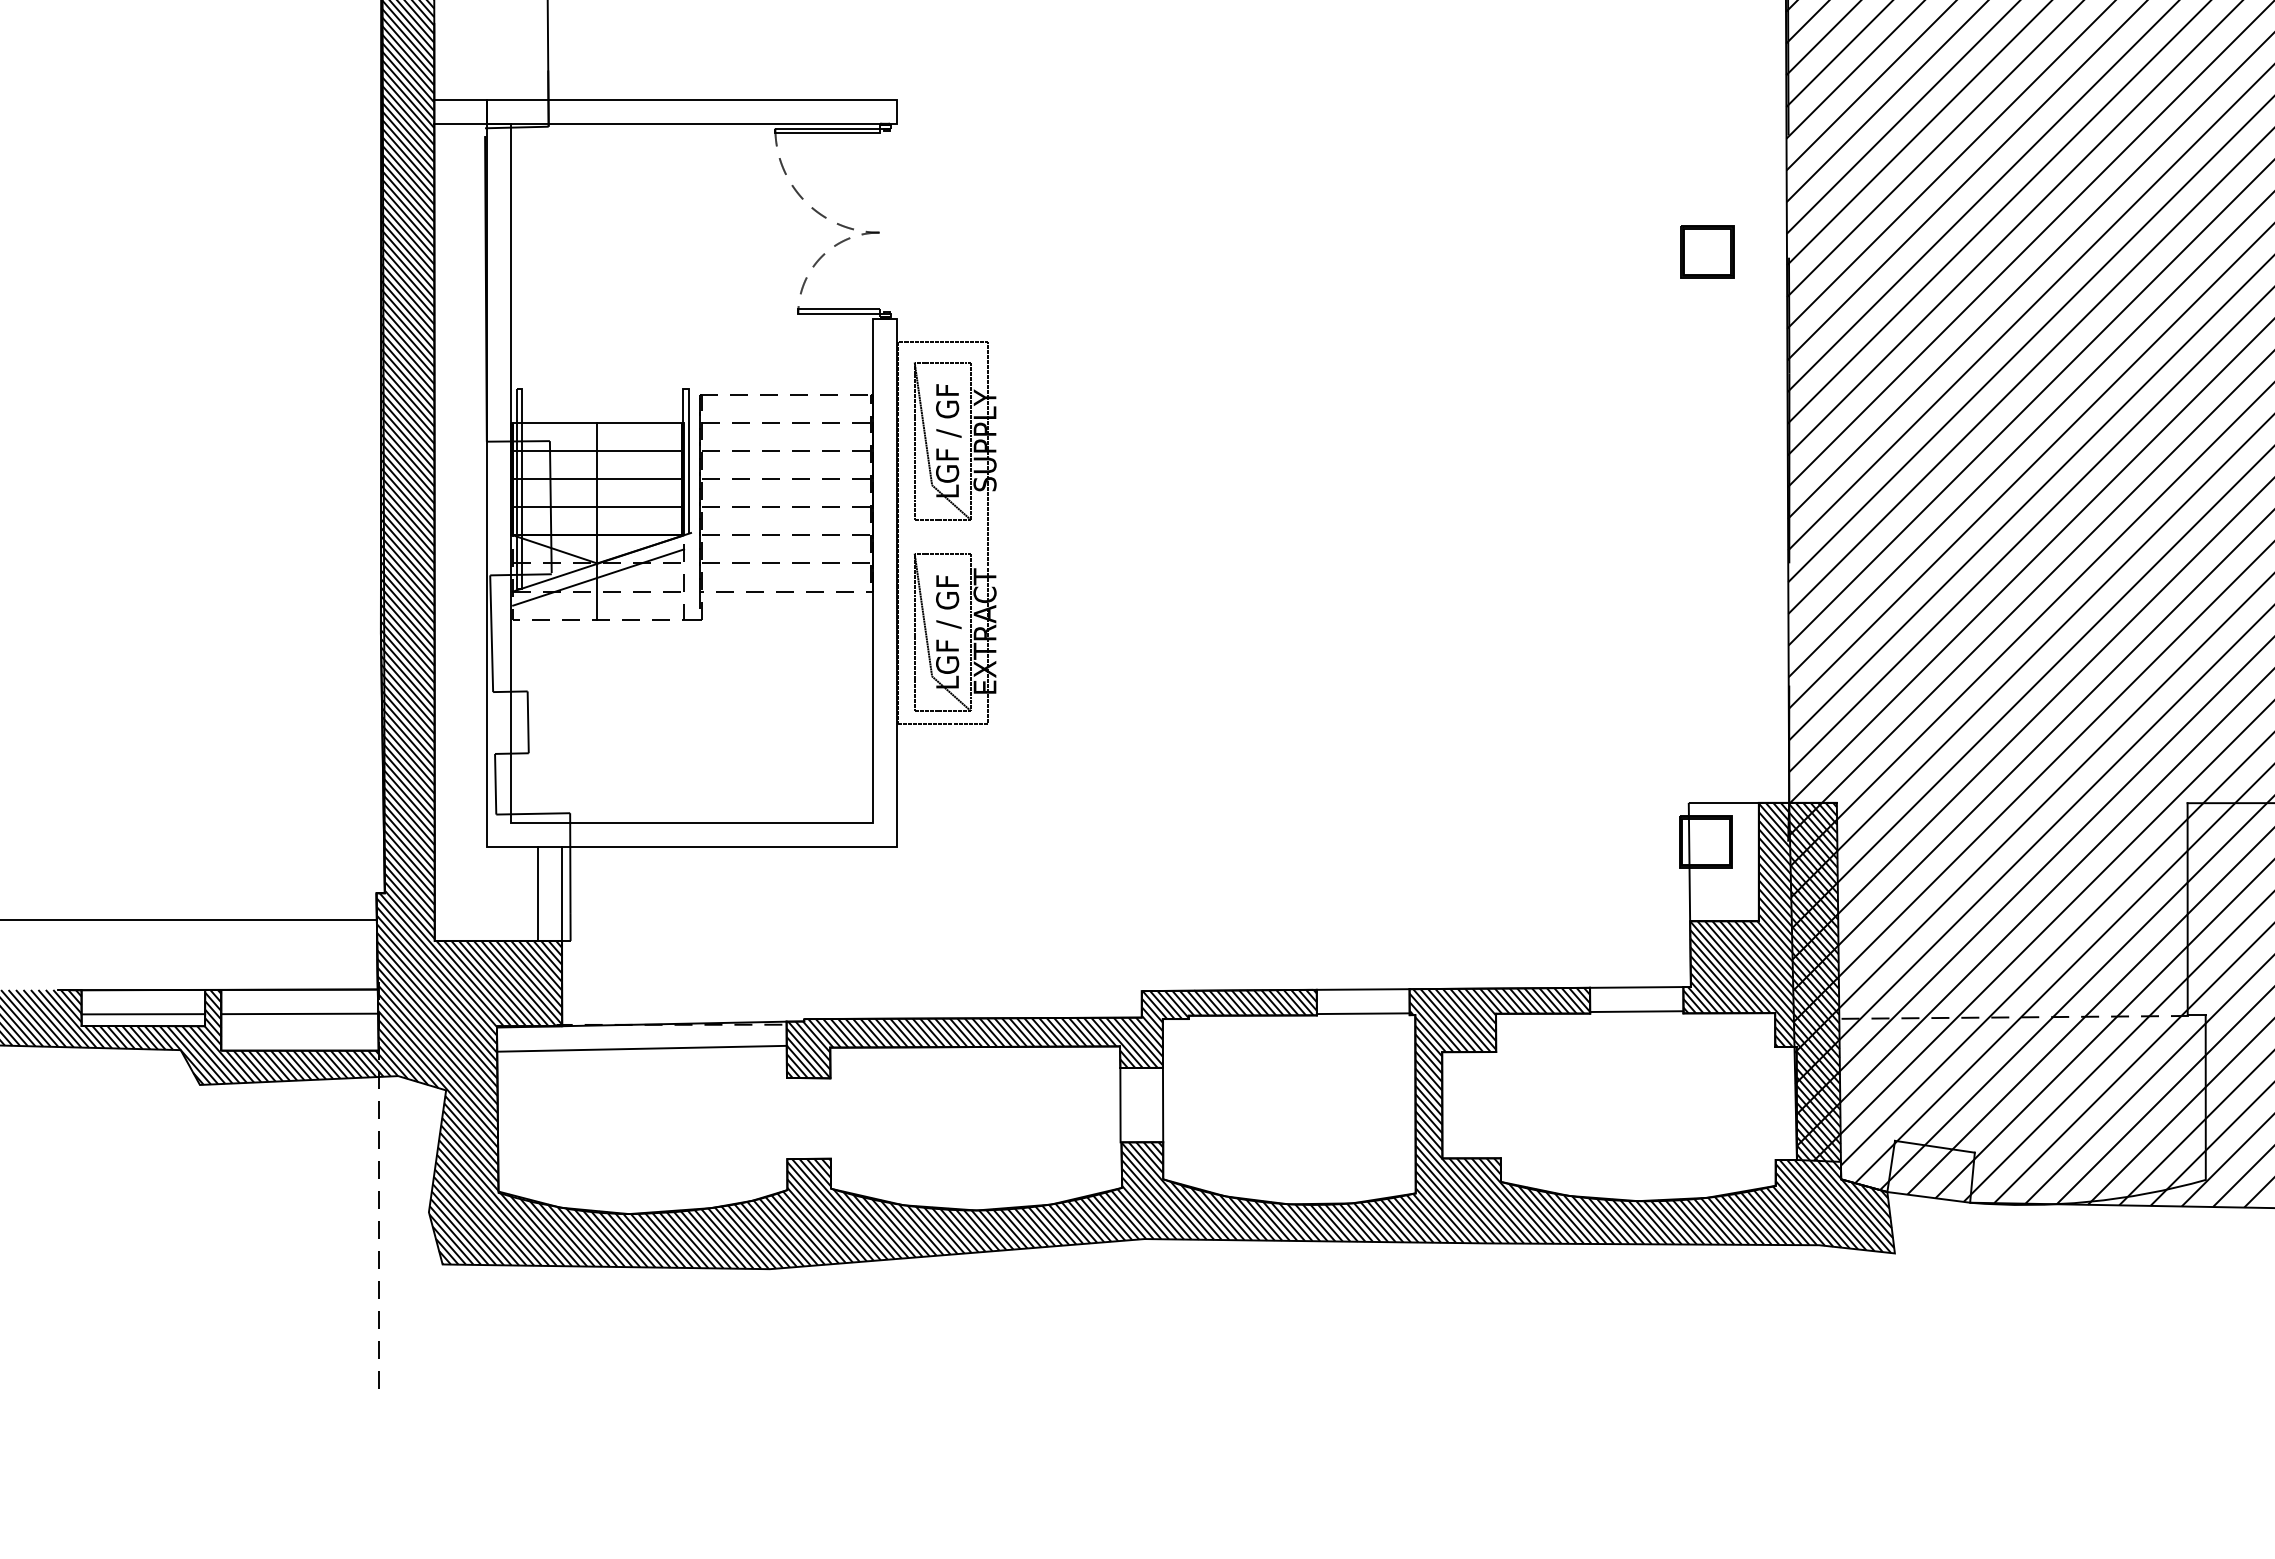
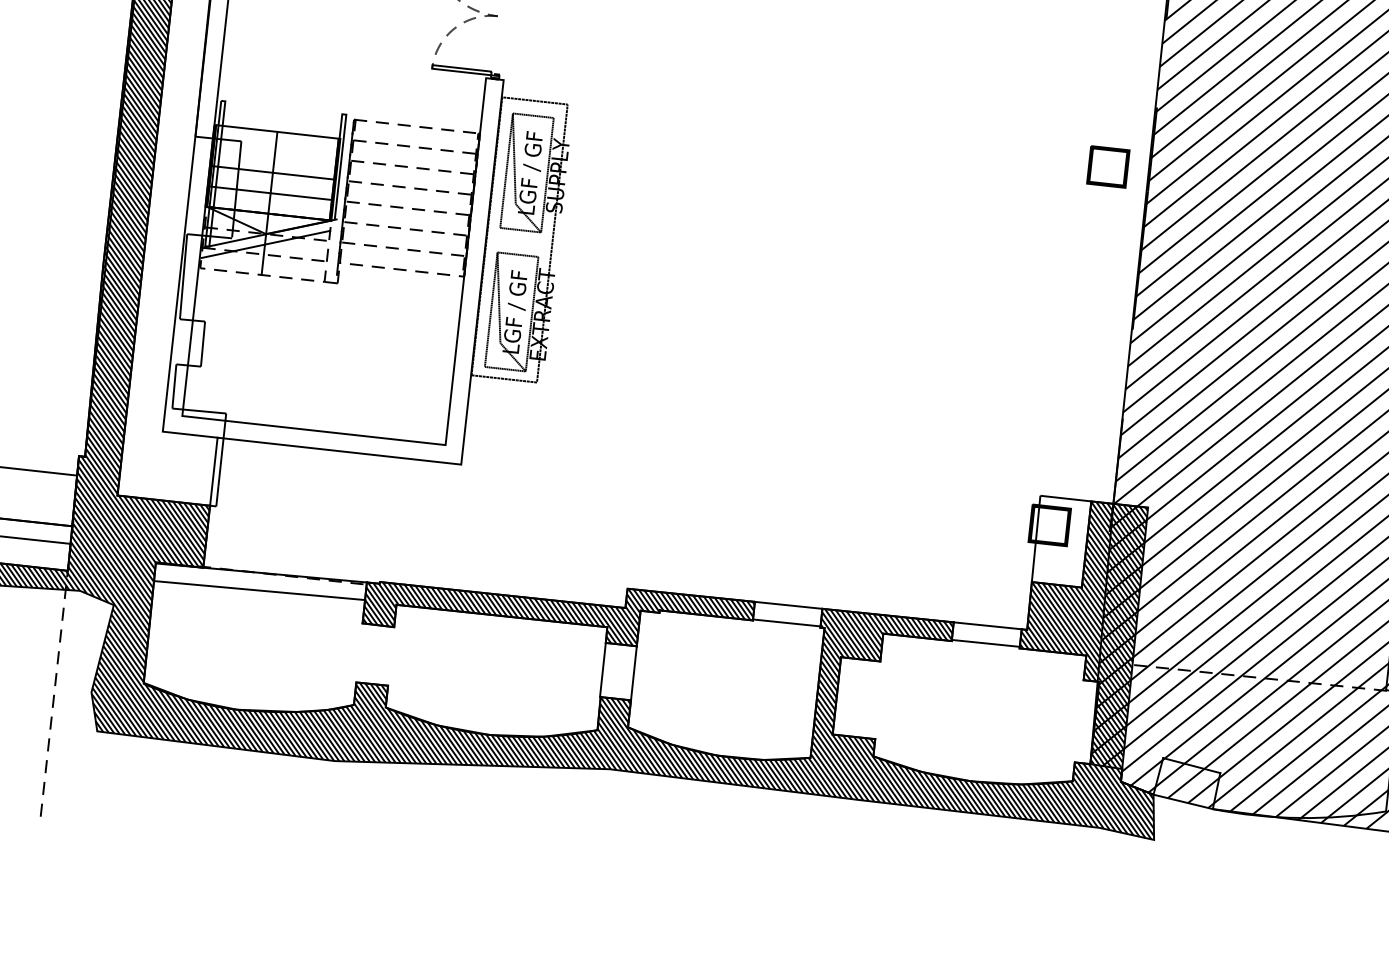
part: (1707, 251) -> (1108, 166), moved
line: (597, 451) -> (275, 152), removed
line: (537, 893) -> (196, 469), removed

